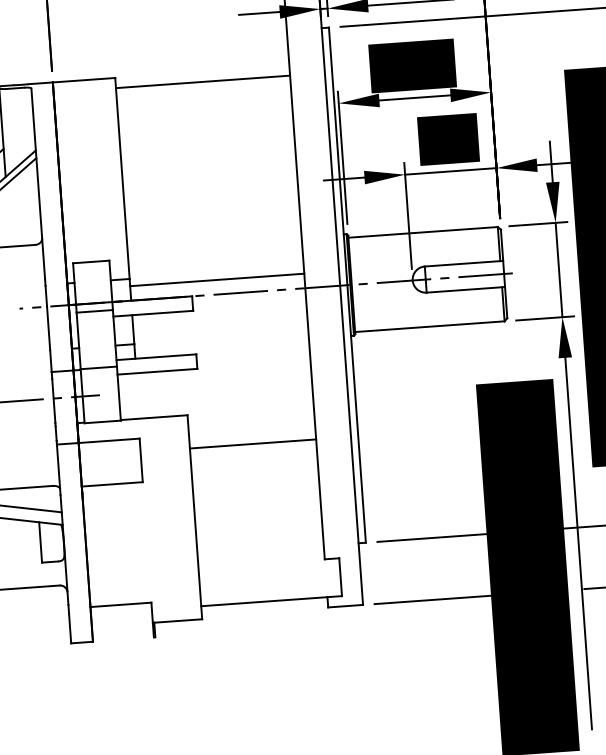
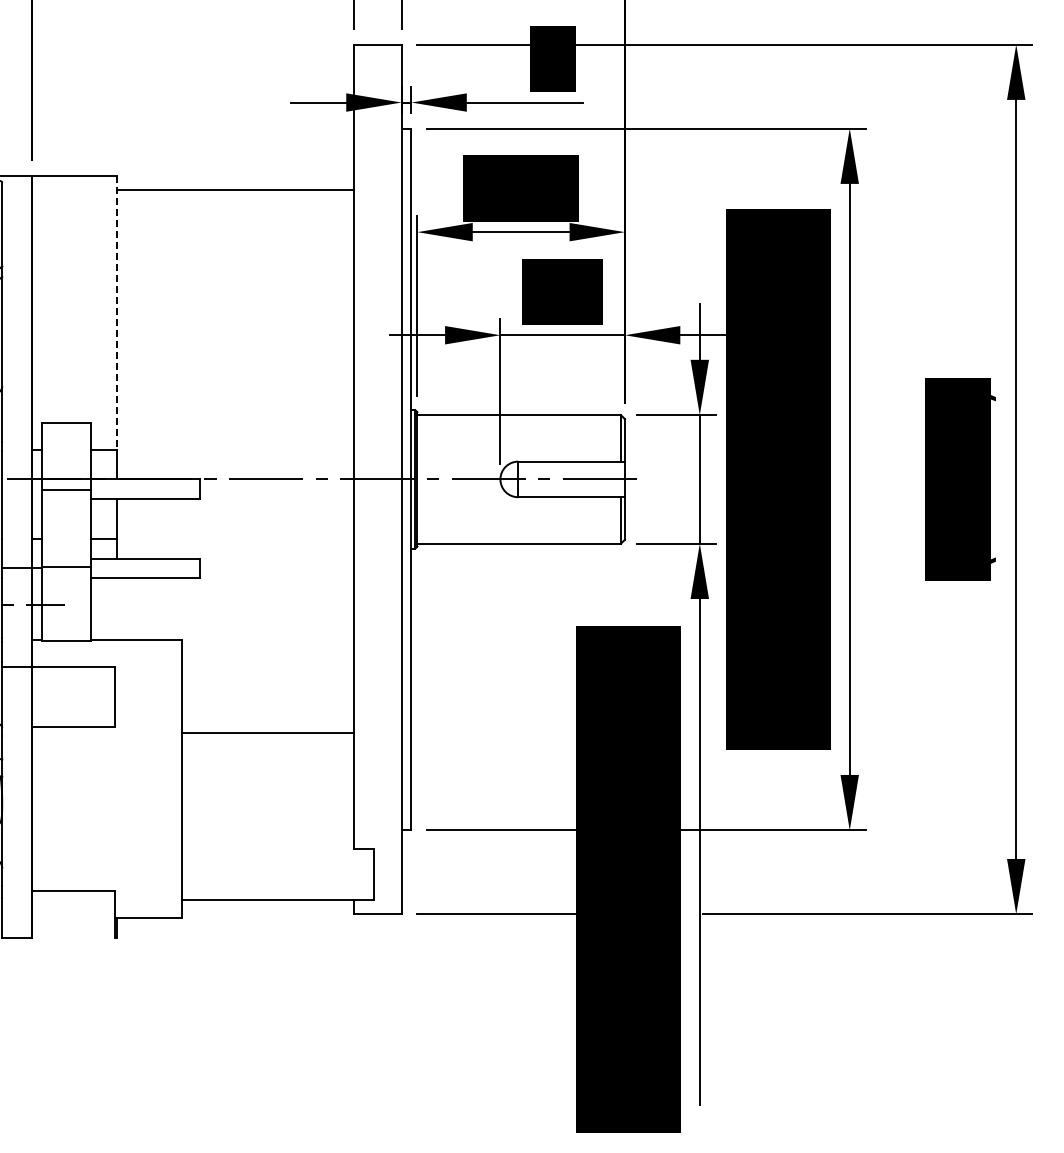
line: (122, 178) -> (116, 312), solid -> dashed
line: (217, 279) -> (235, 459), removed
line: (253, 443) -> (268, 733), moved

